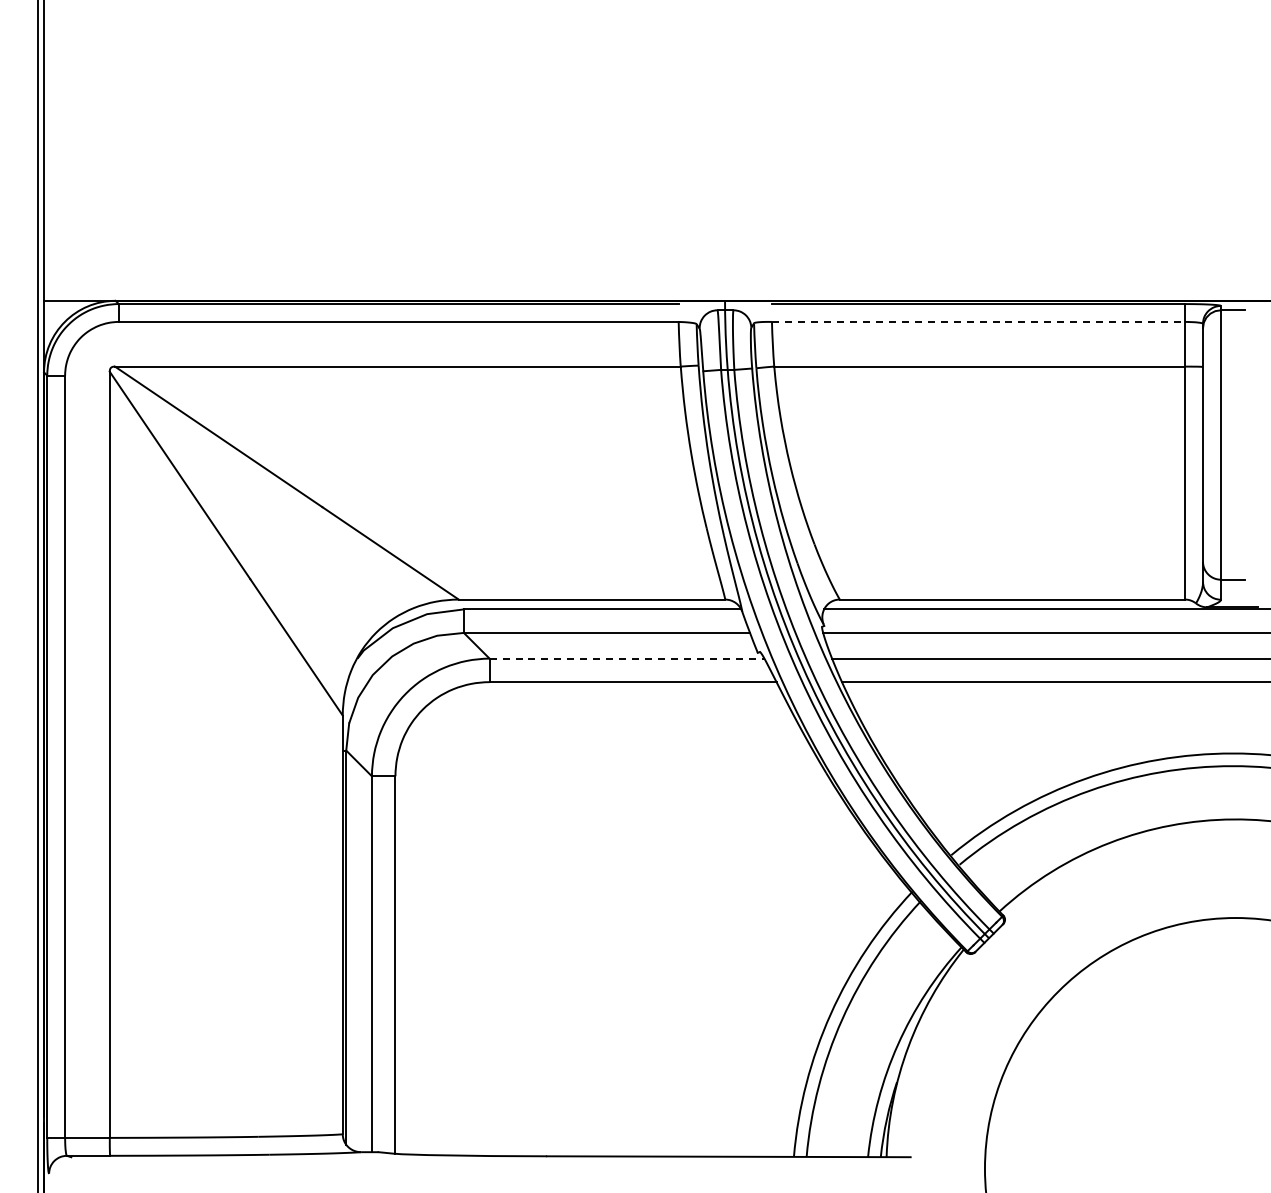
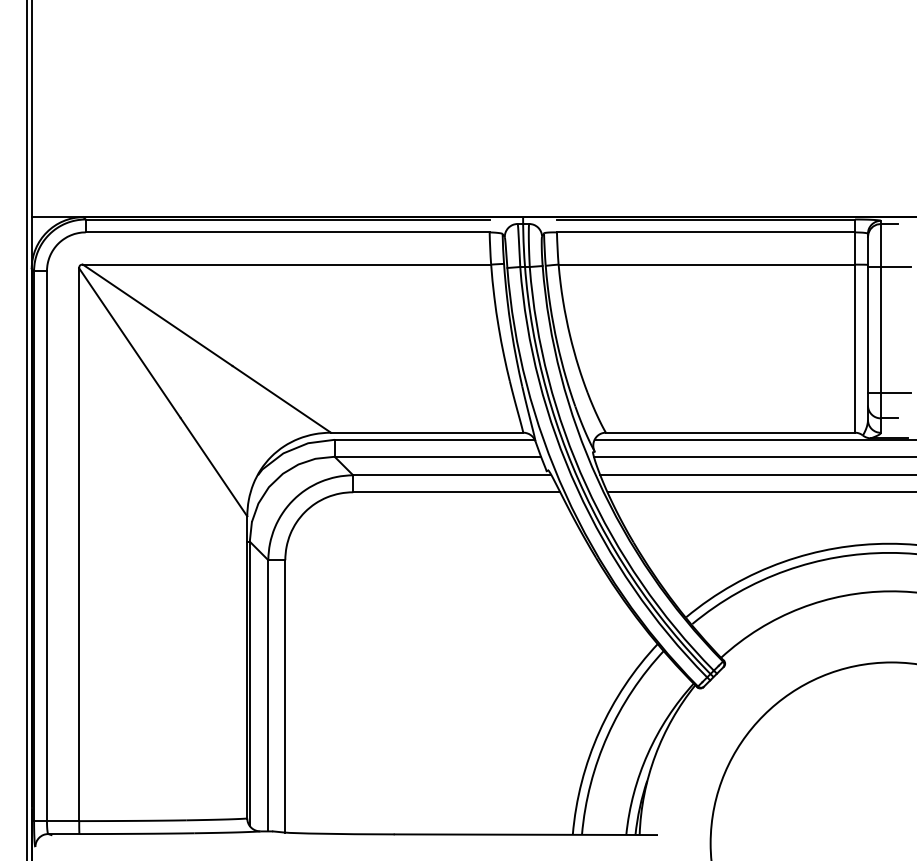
line: (978, 321) -> (705, 232), dashed -> solid
line: (1232, 369) -> (889, 266), added
line: (1232, 543) -> (889, 392), added
line: (627, 658) -> (452, 475), dashed -> solid

